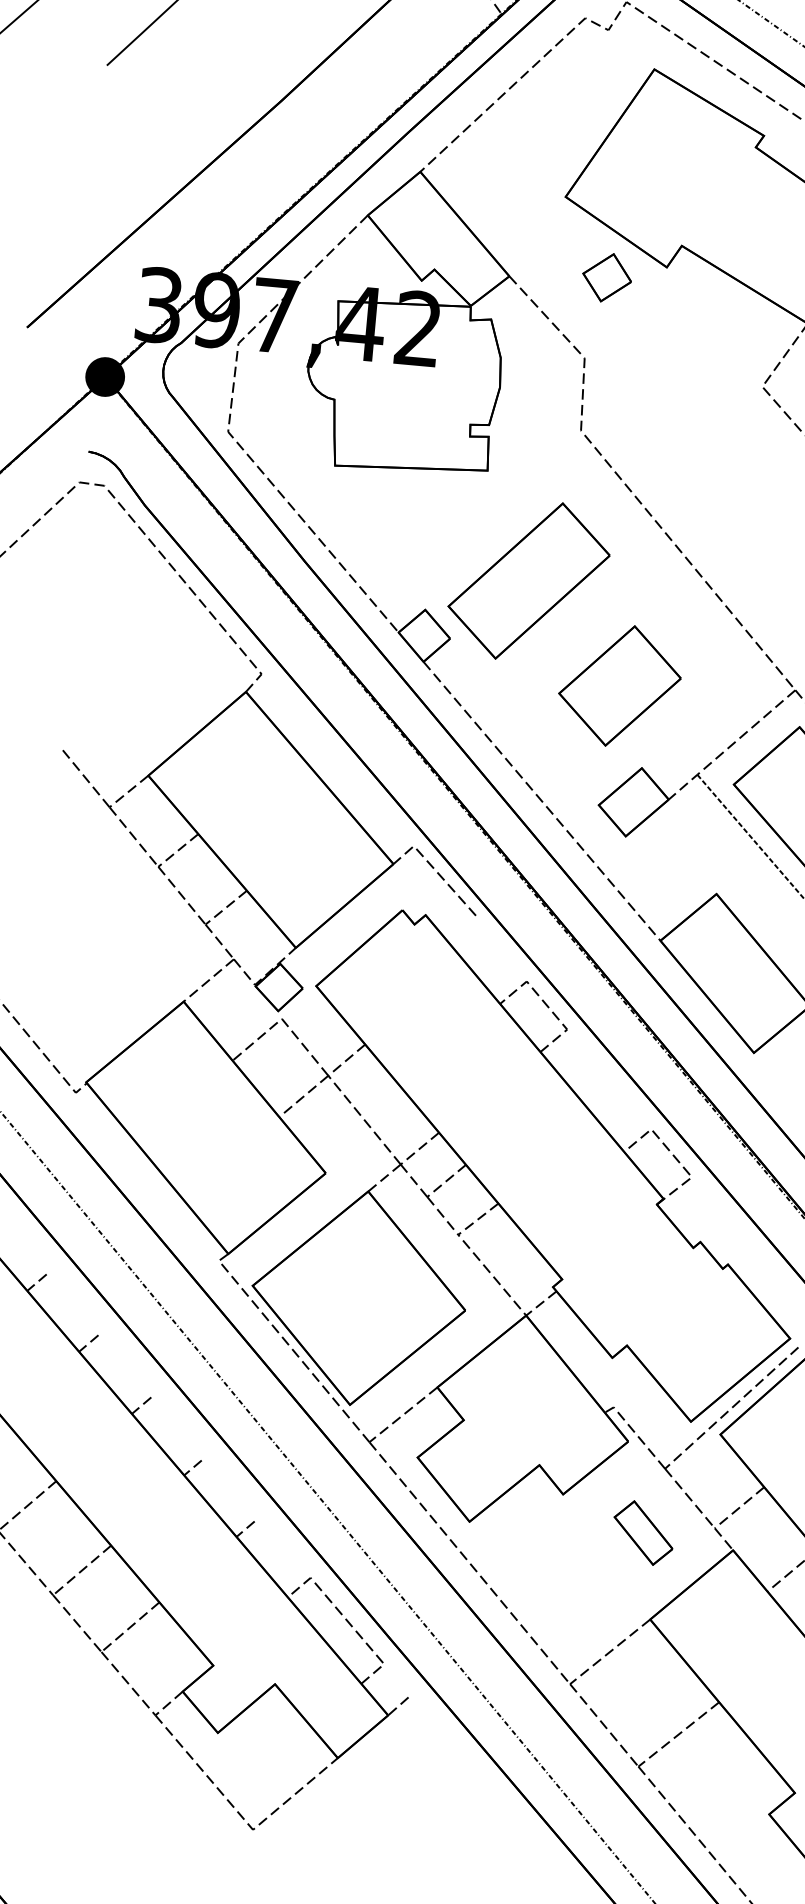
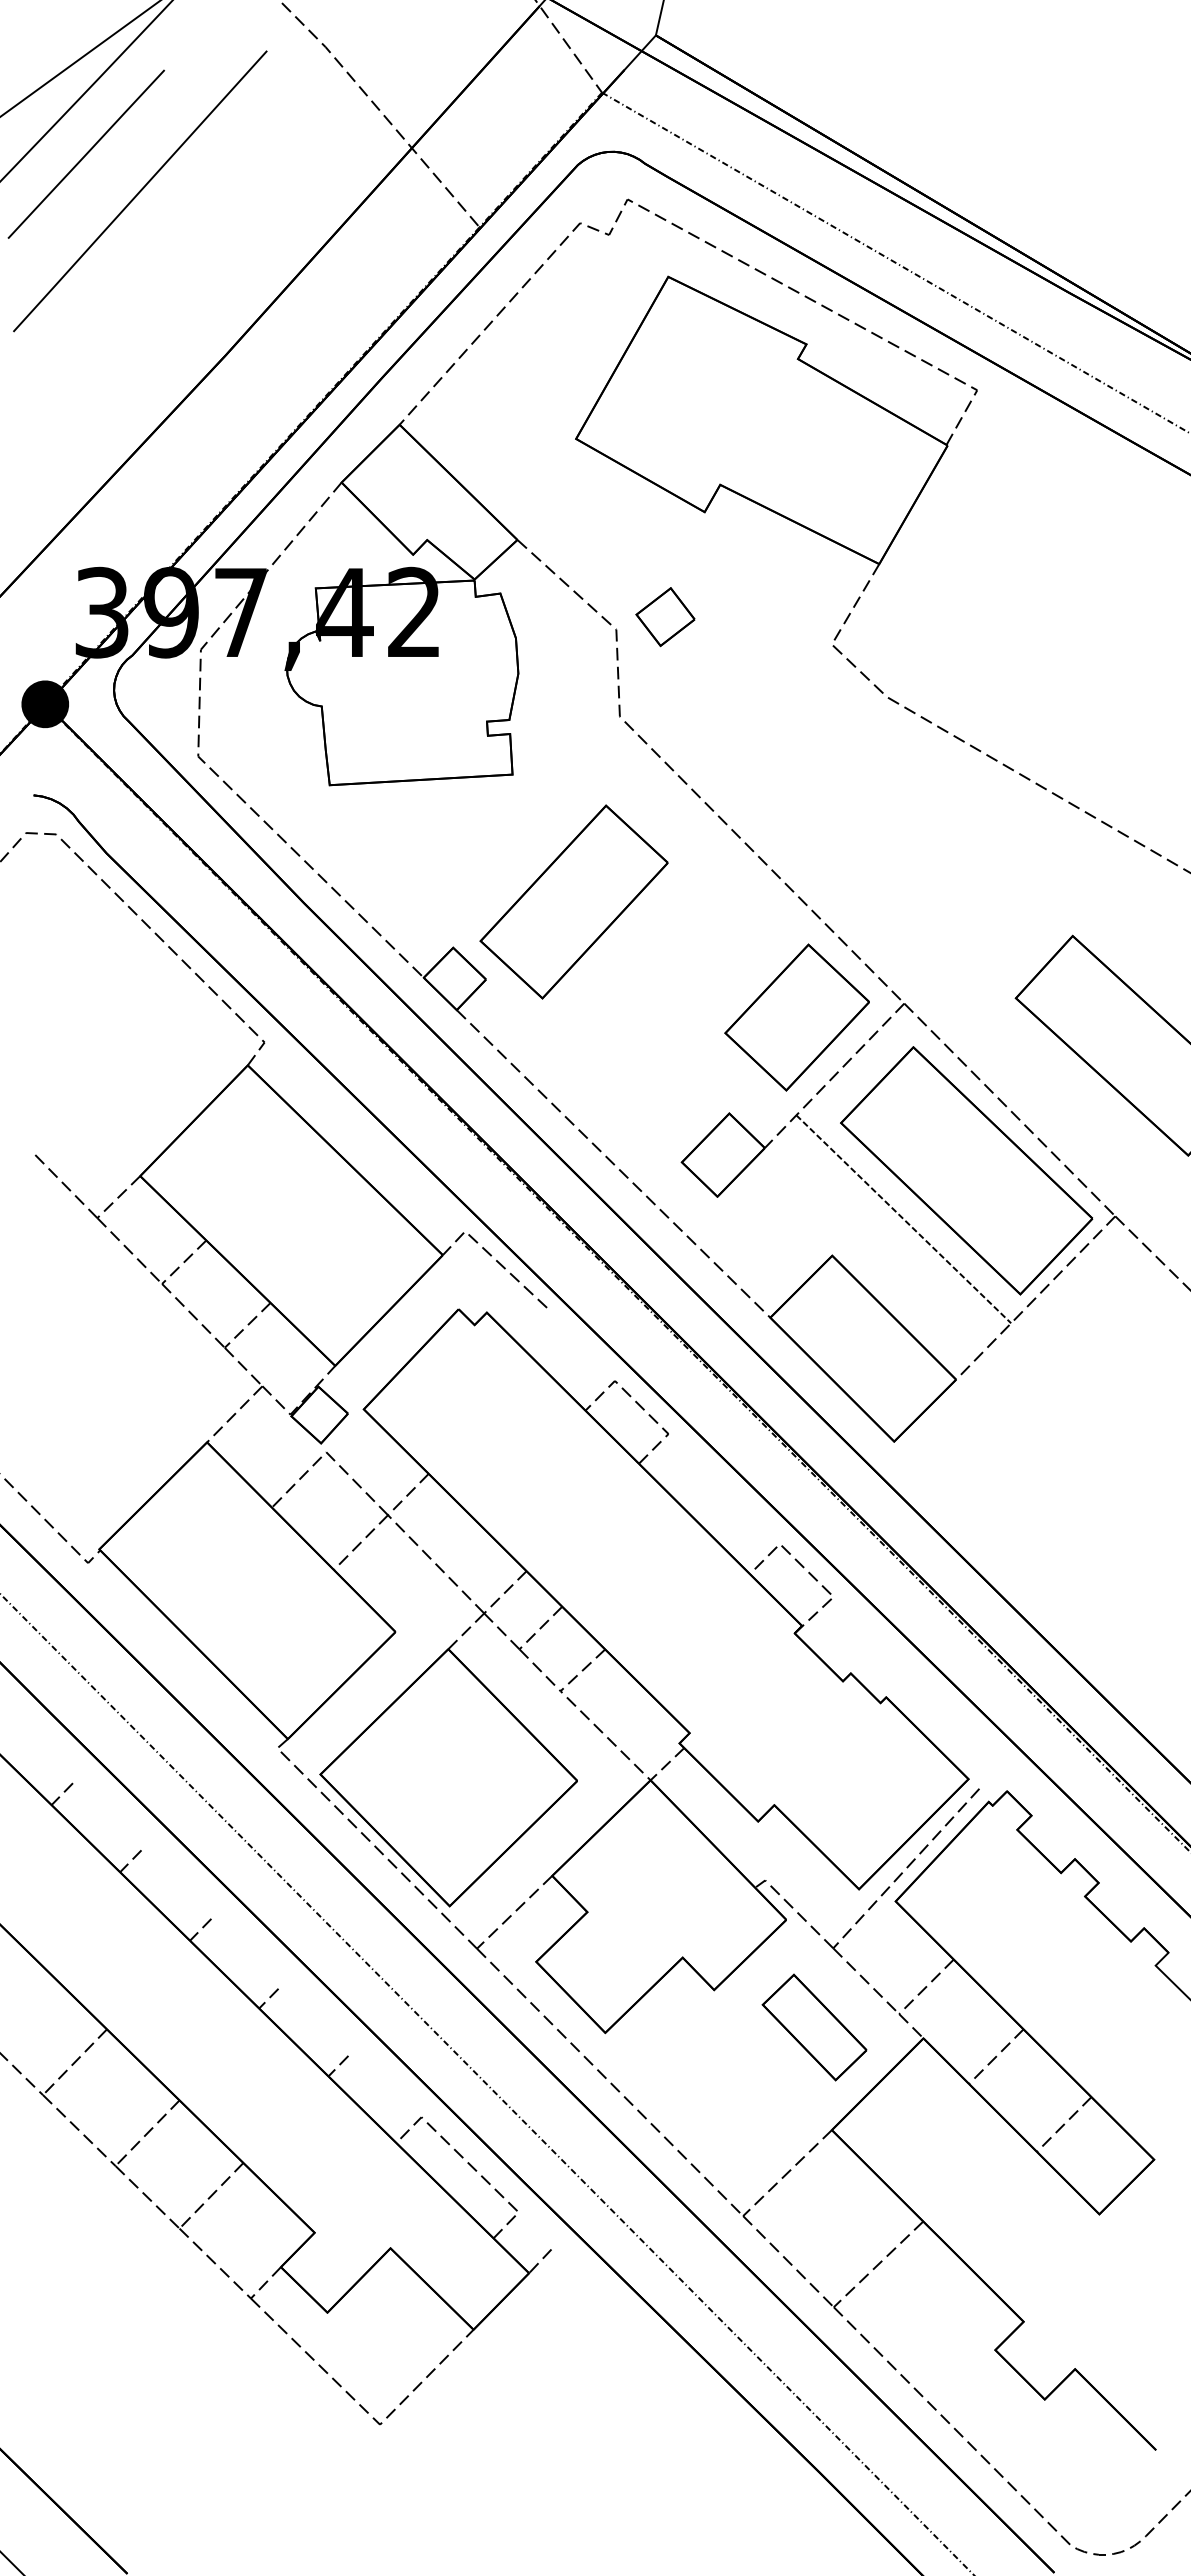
part: (607, 278) -> (665, 617), moved
part: (619, 685) -> (796, 1017), moved
part: (643, 1533) -> (814, 2027), size x1.43

